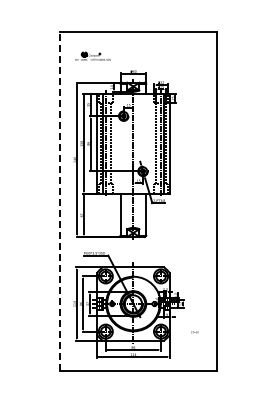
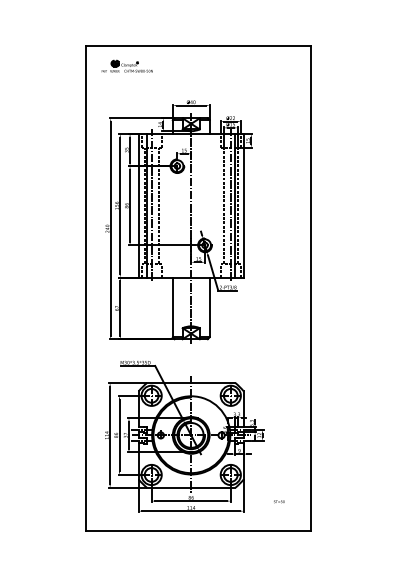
part: (92, 55) -> (126, 64), moved
line: (60, 201) -> (86, 288), dashed -> solid
text: (194, 332) -> (278, 502), moved

